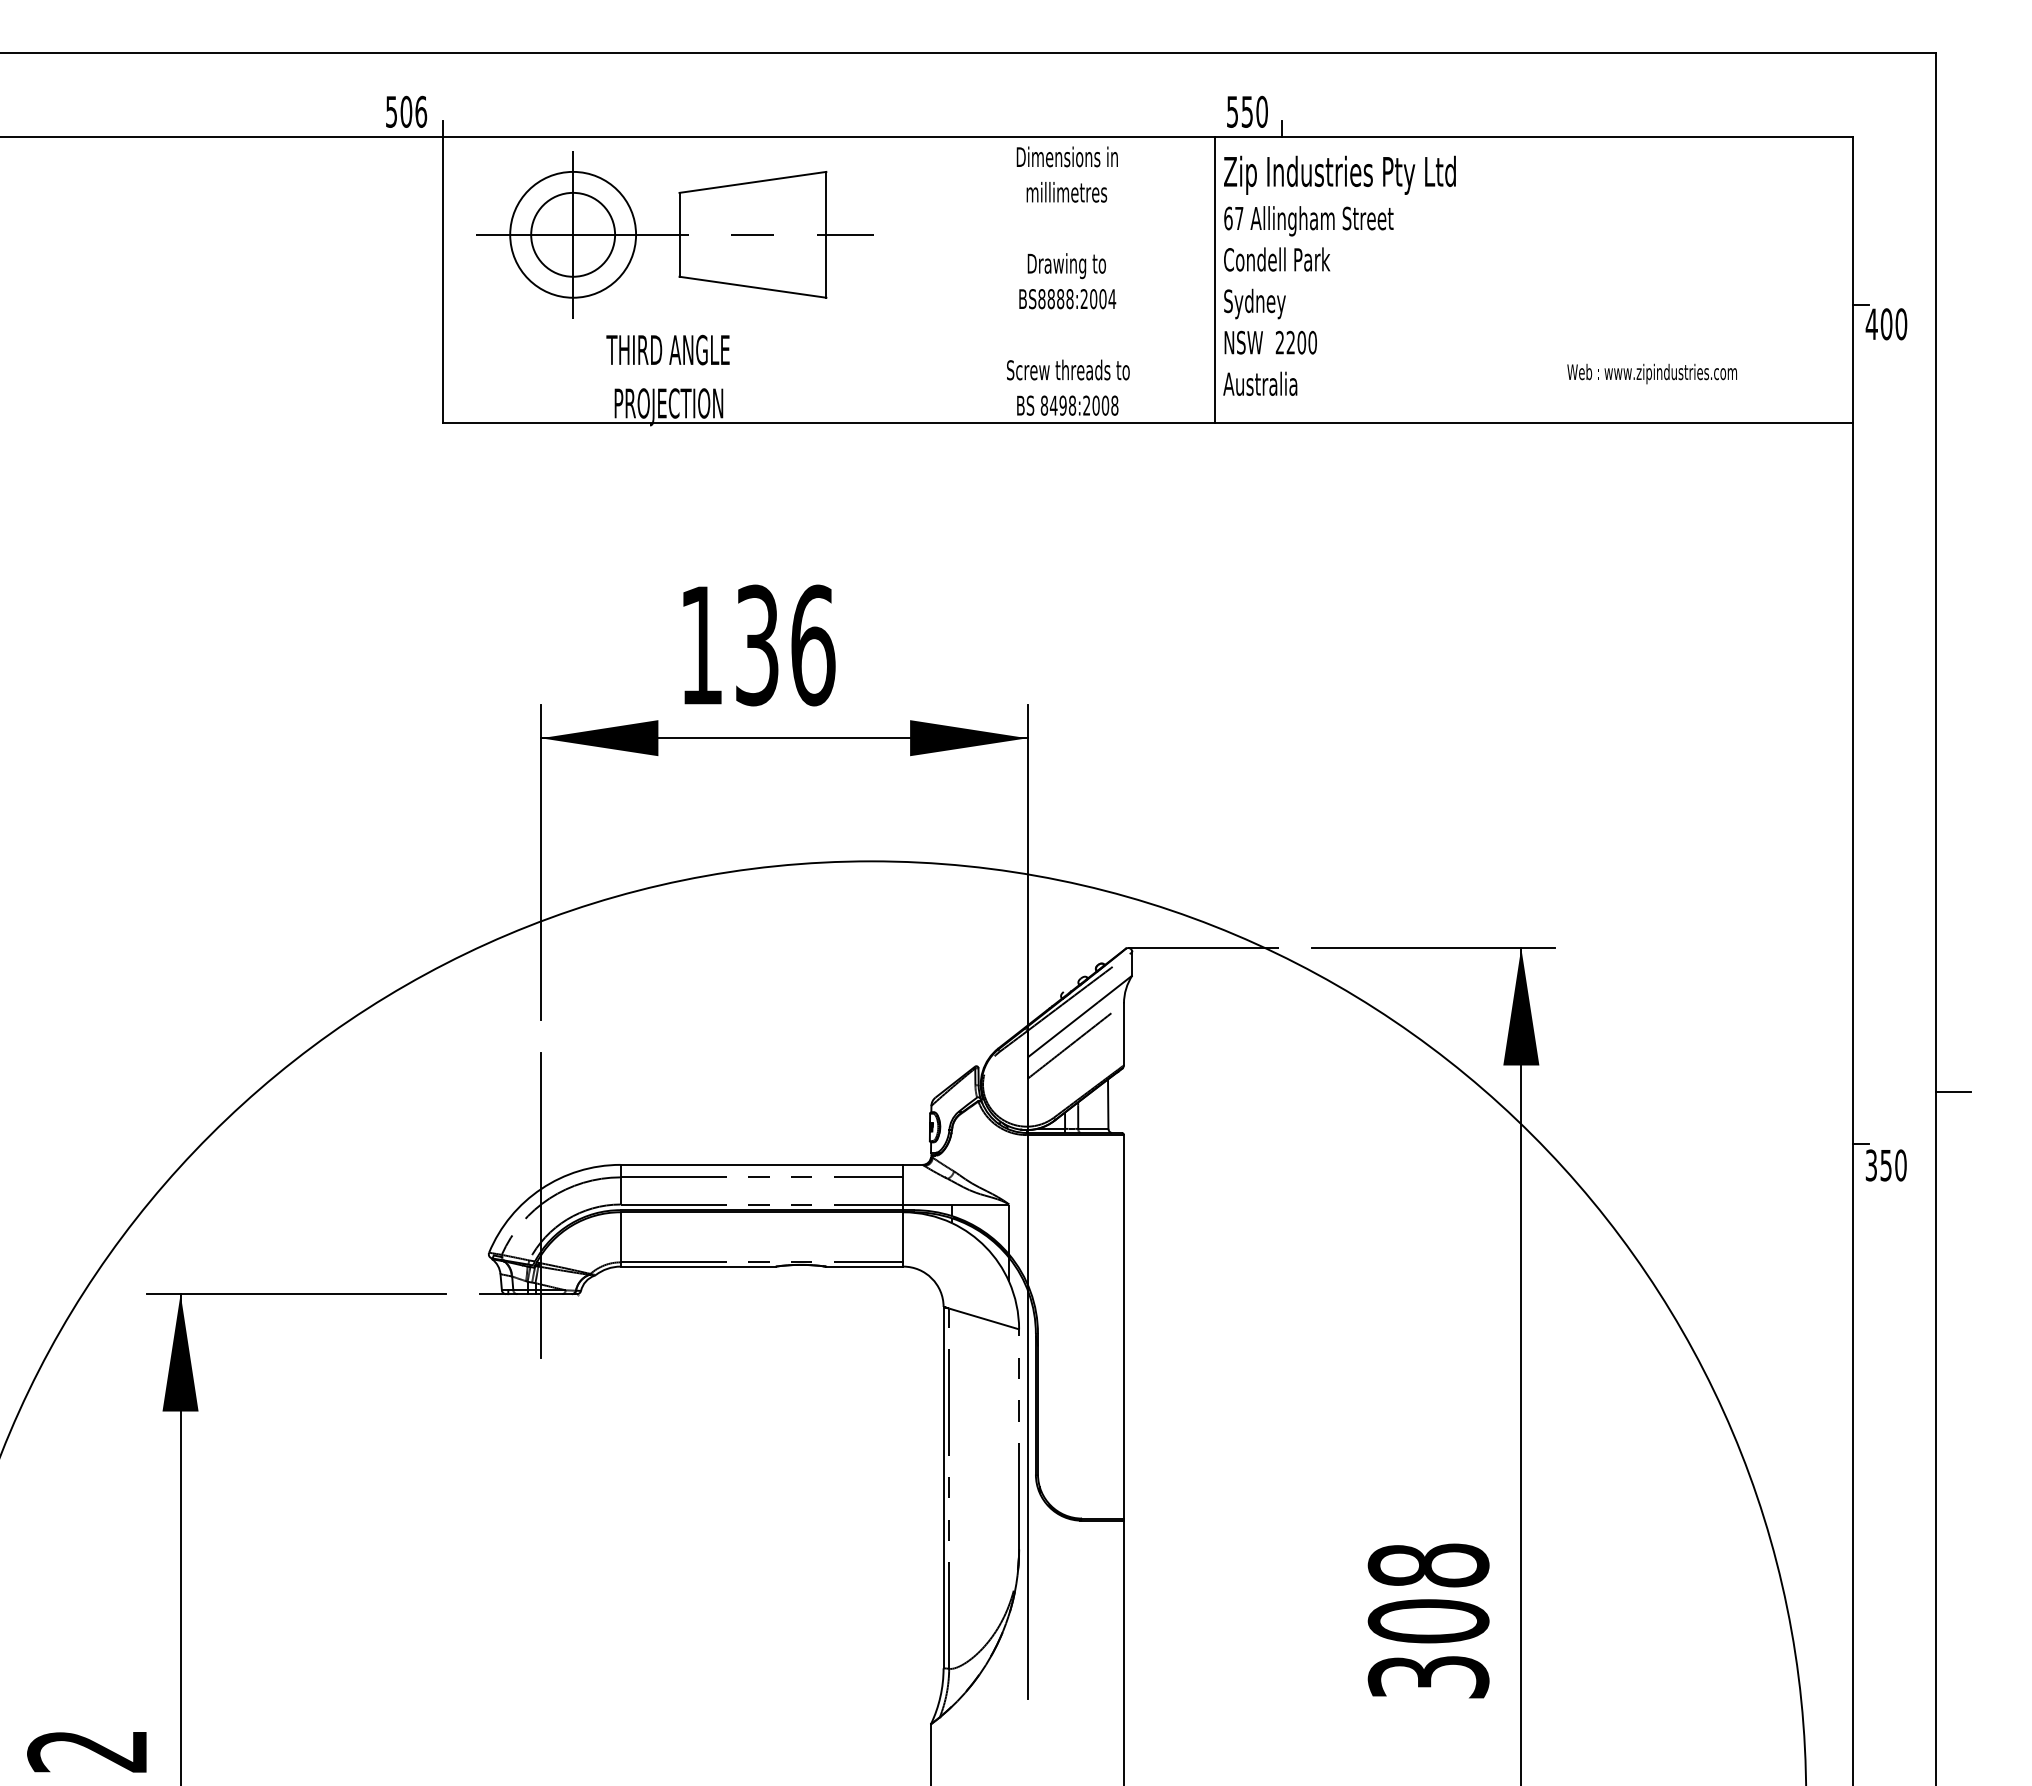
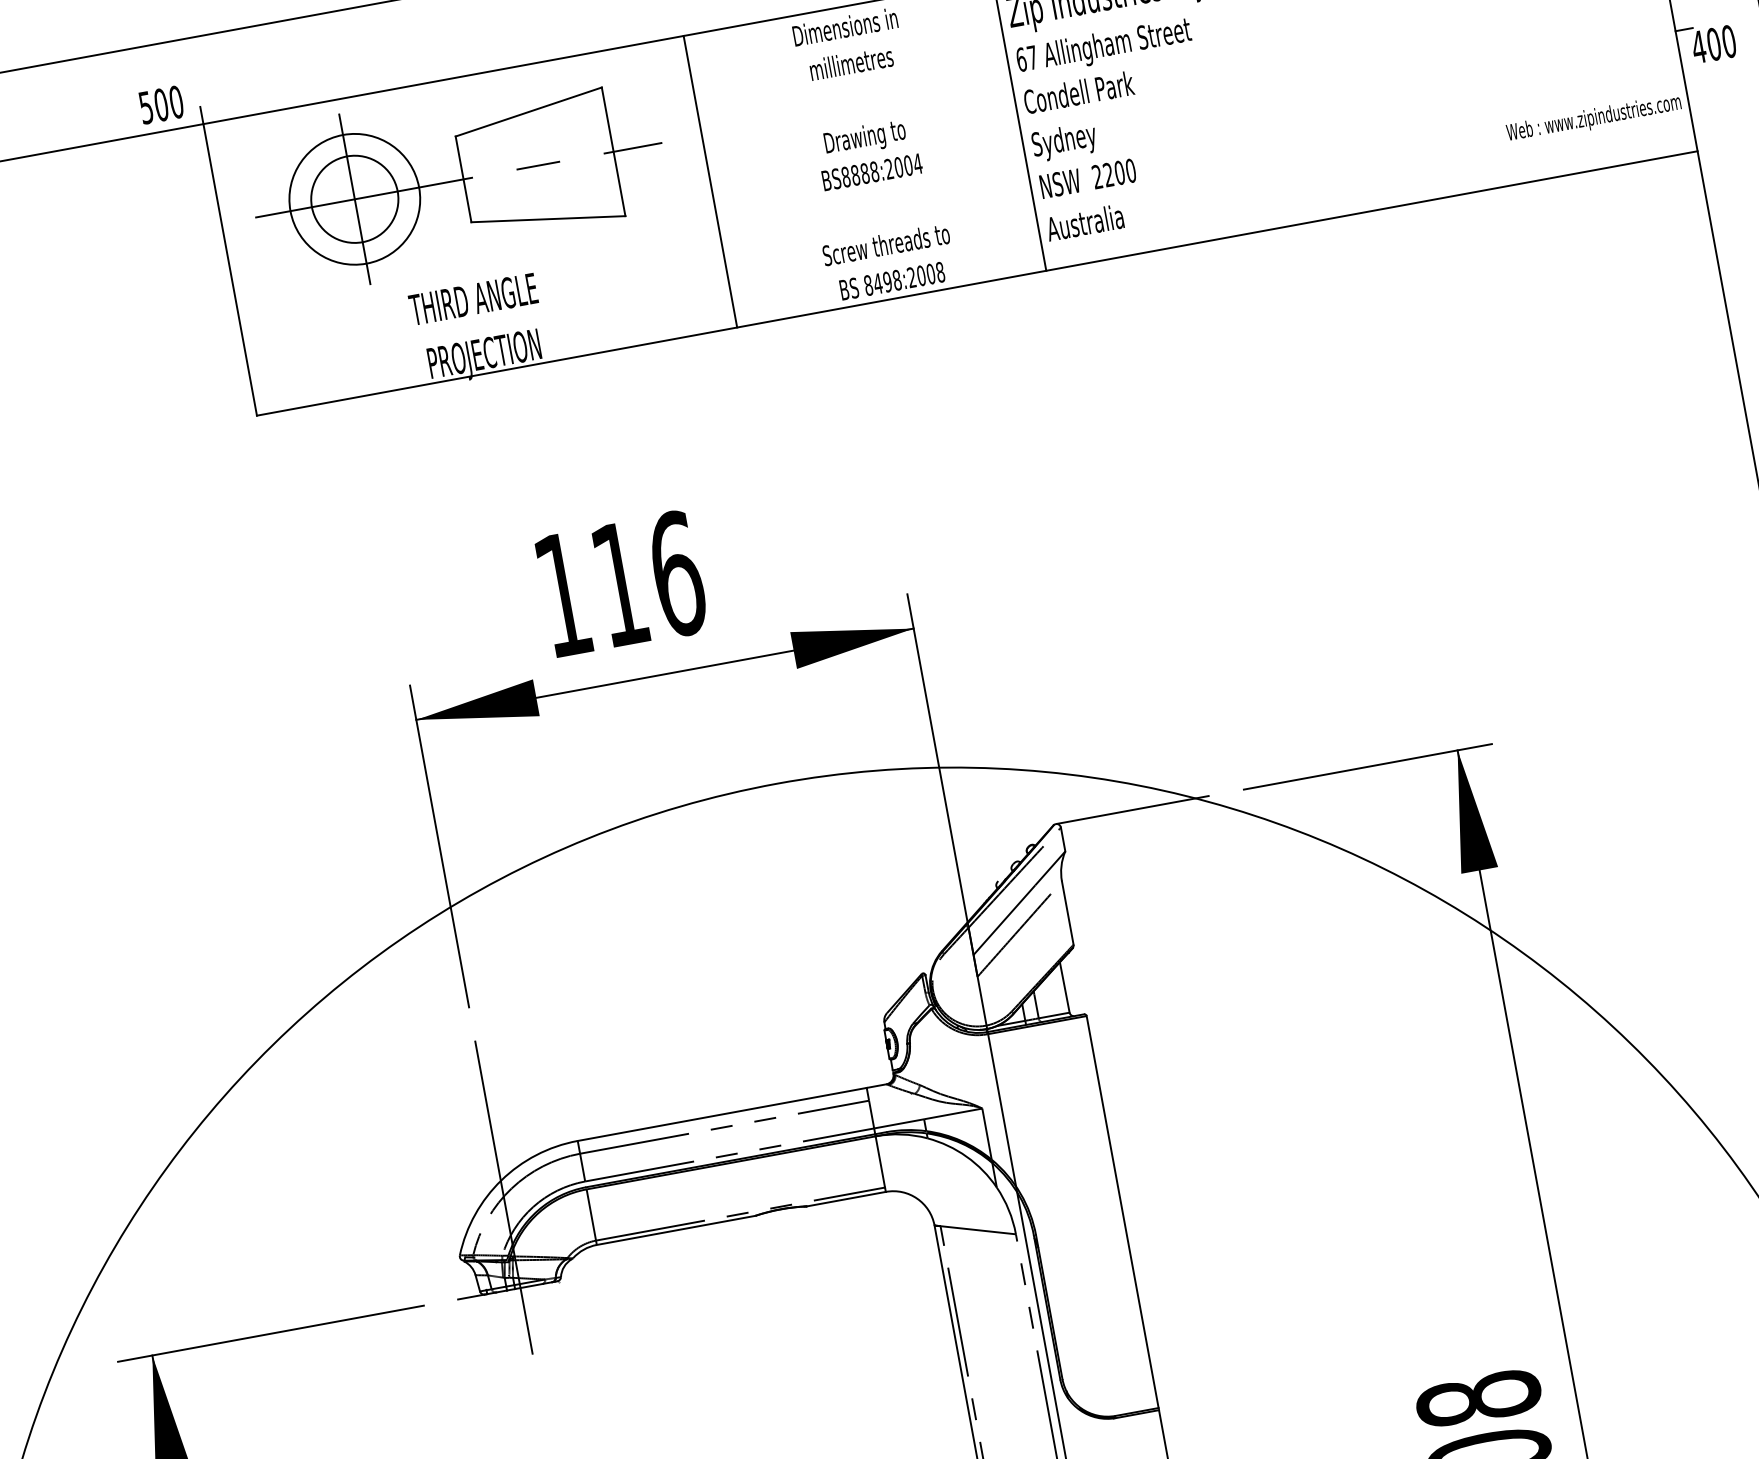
text: (421, 111) -> (176, 101), 506 -> 500
line: (912, 279) -> (710, 181), added
text: (1651, 373) -> (1593, 118), moved
text: (757, 645) -> (620, 584), 136 -> 116

